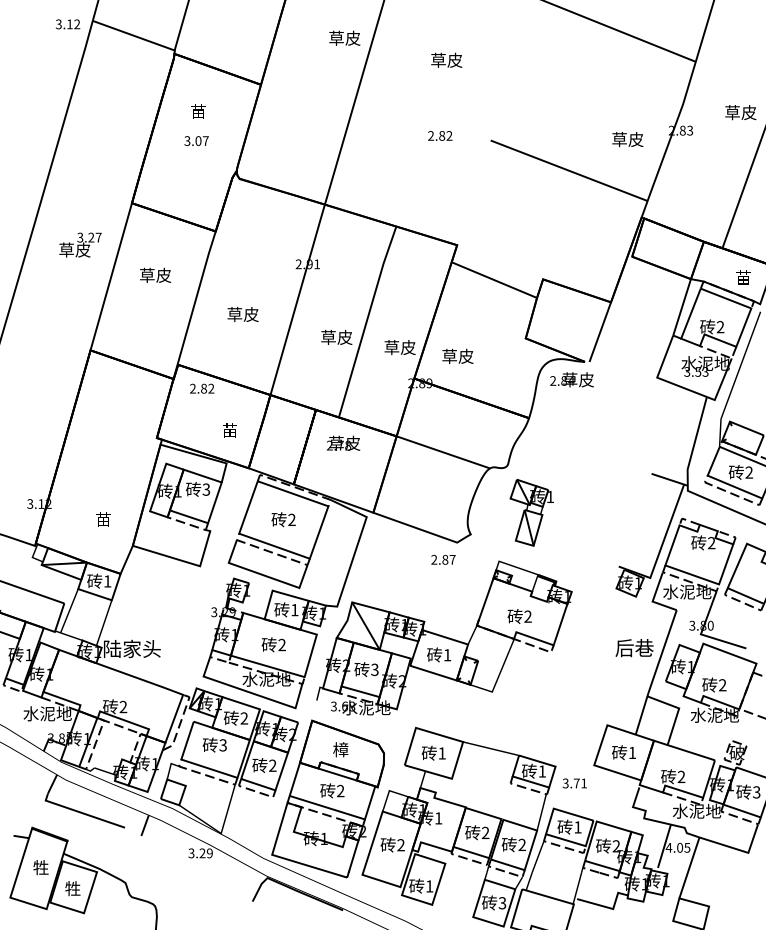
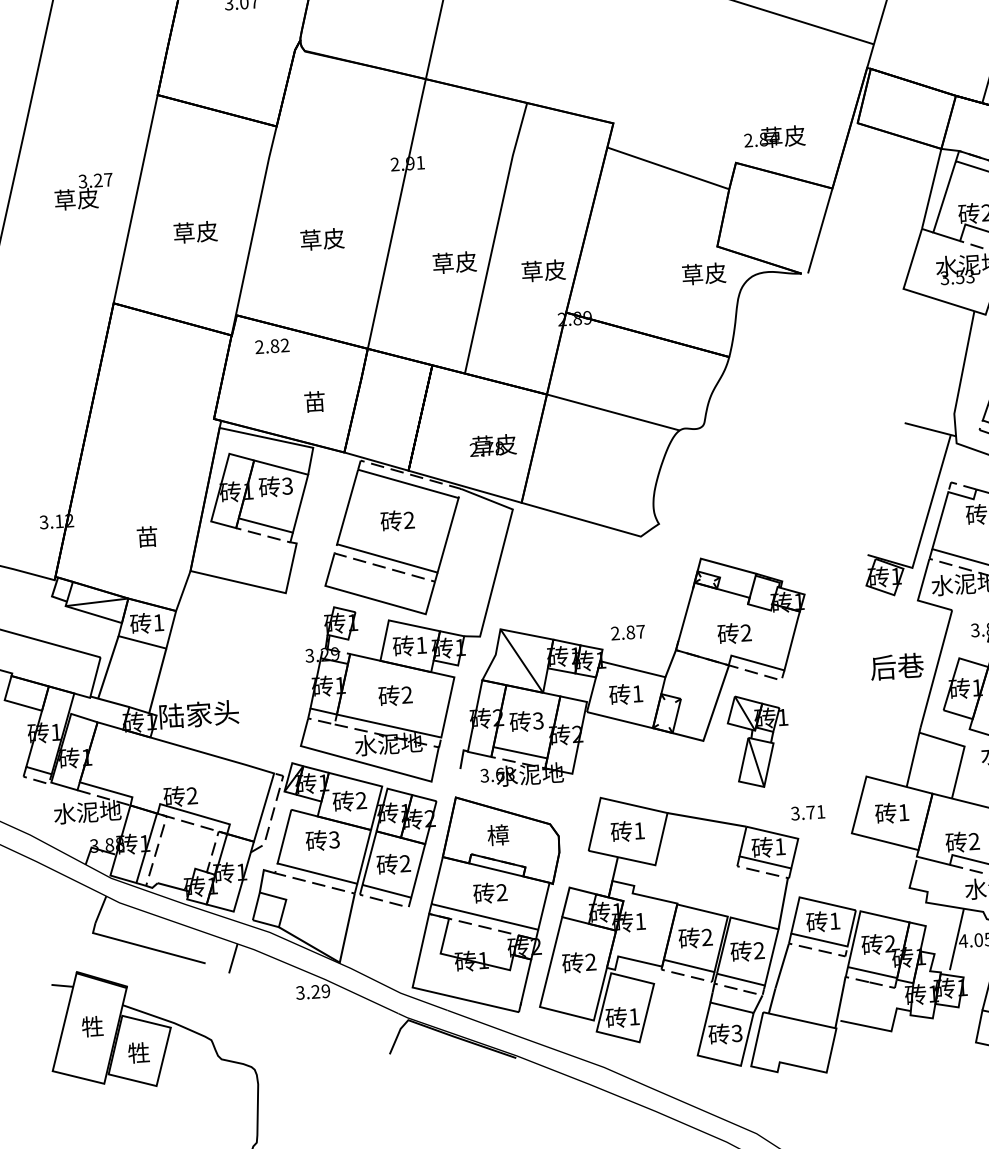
text: (80, 244) -> (83, 191), moved
text: (155, 274) -> (195, 231), moved
text: (457, 355) -> (703, 272), moved
text: (571, 379) -> (773, 136), moved
text: (343, 442) -> (492, 444), moved
part: (531, 512) -> (758, 740), moved
text: (443, 559) -> (628, 632), moved
text: (574, 783) -> (807, 812), moved

